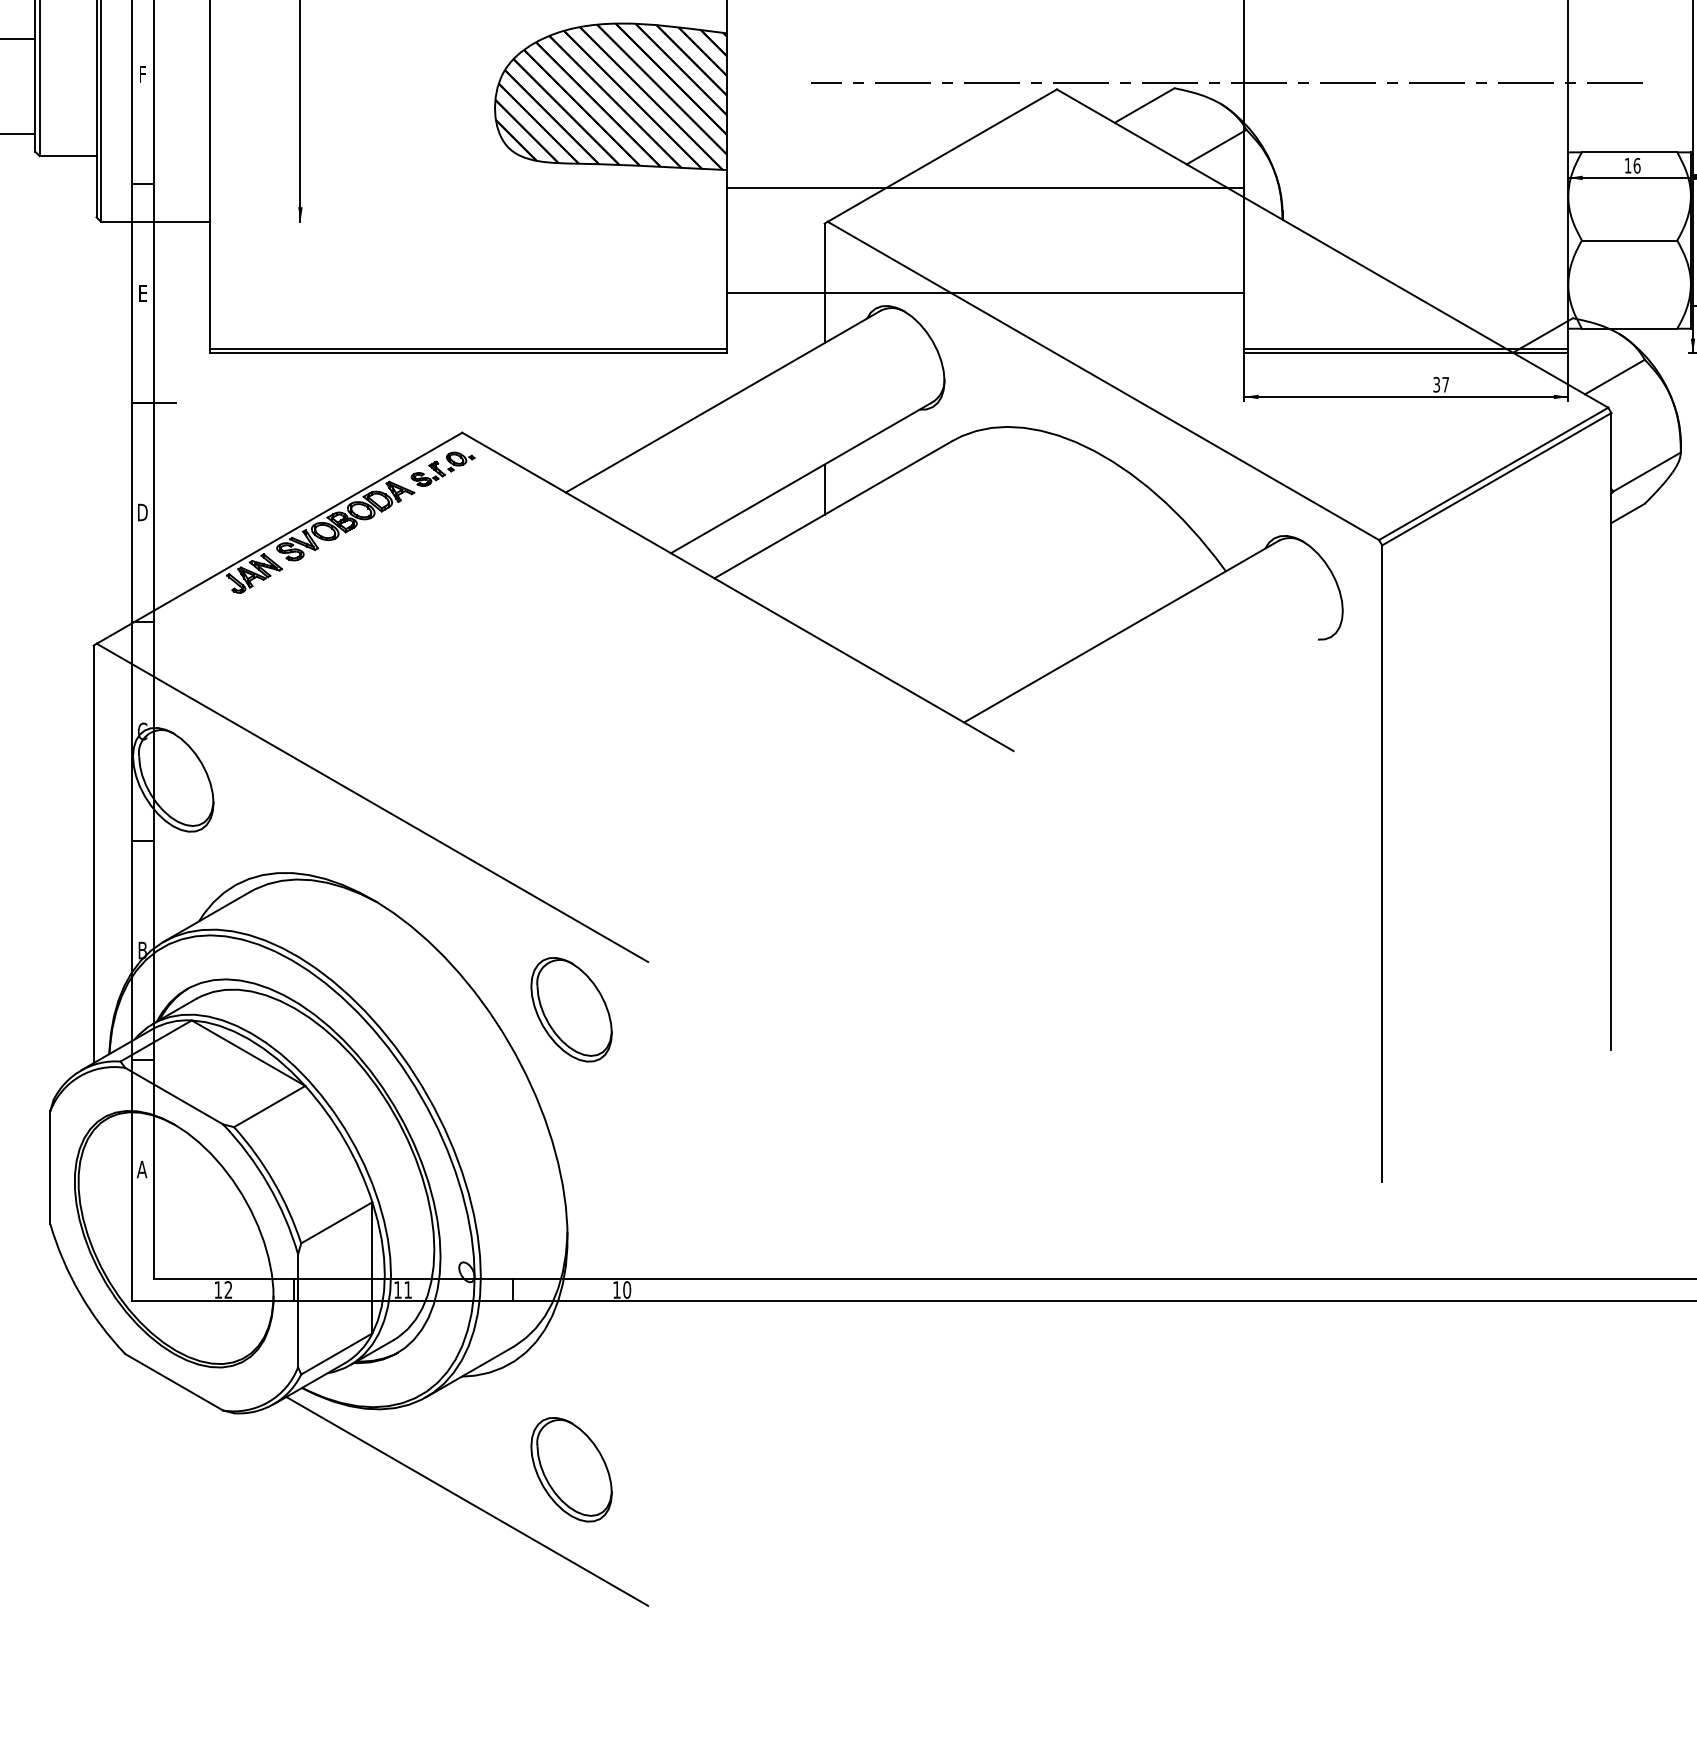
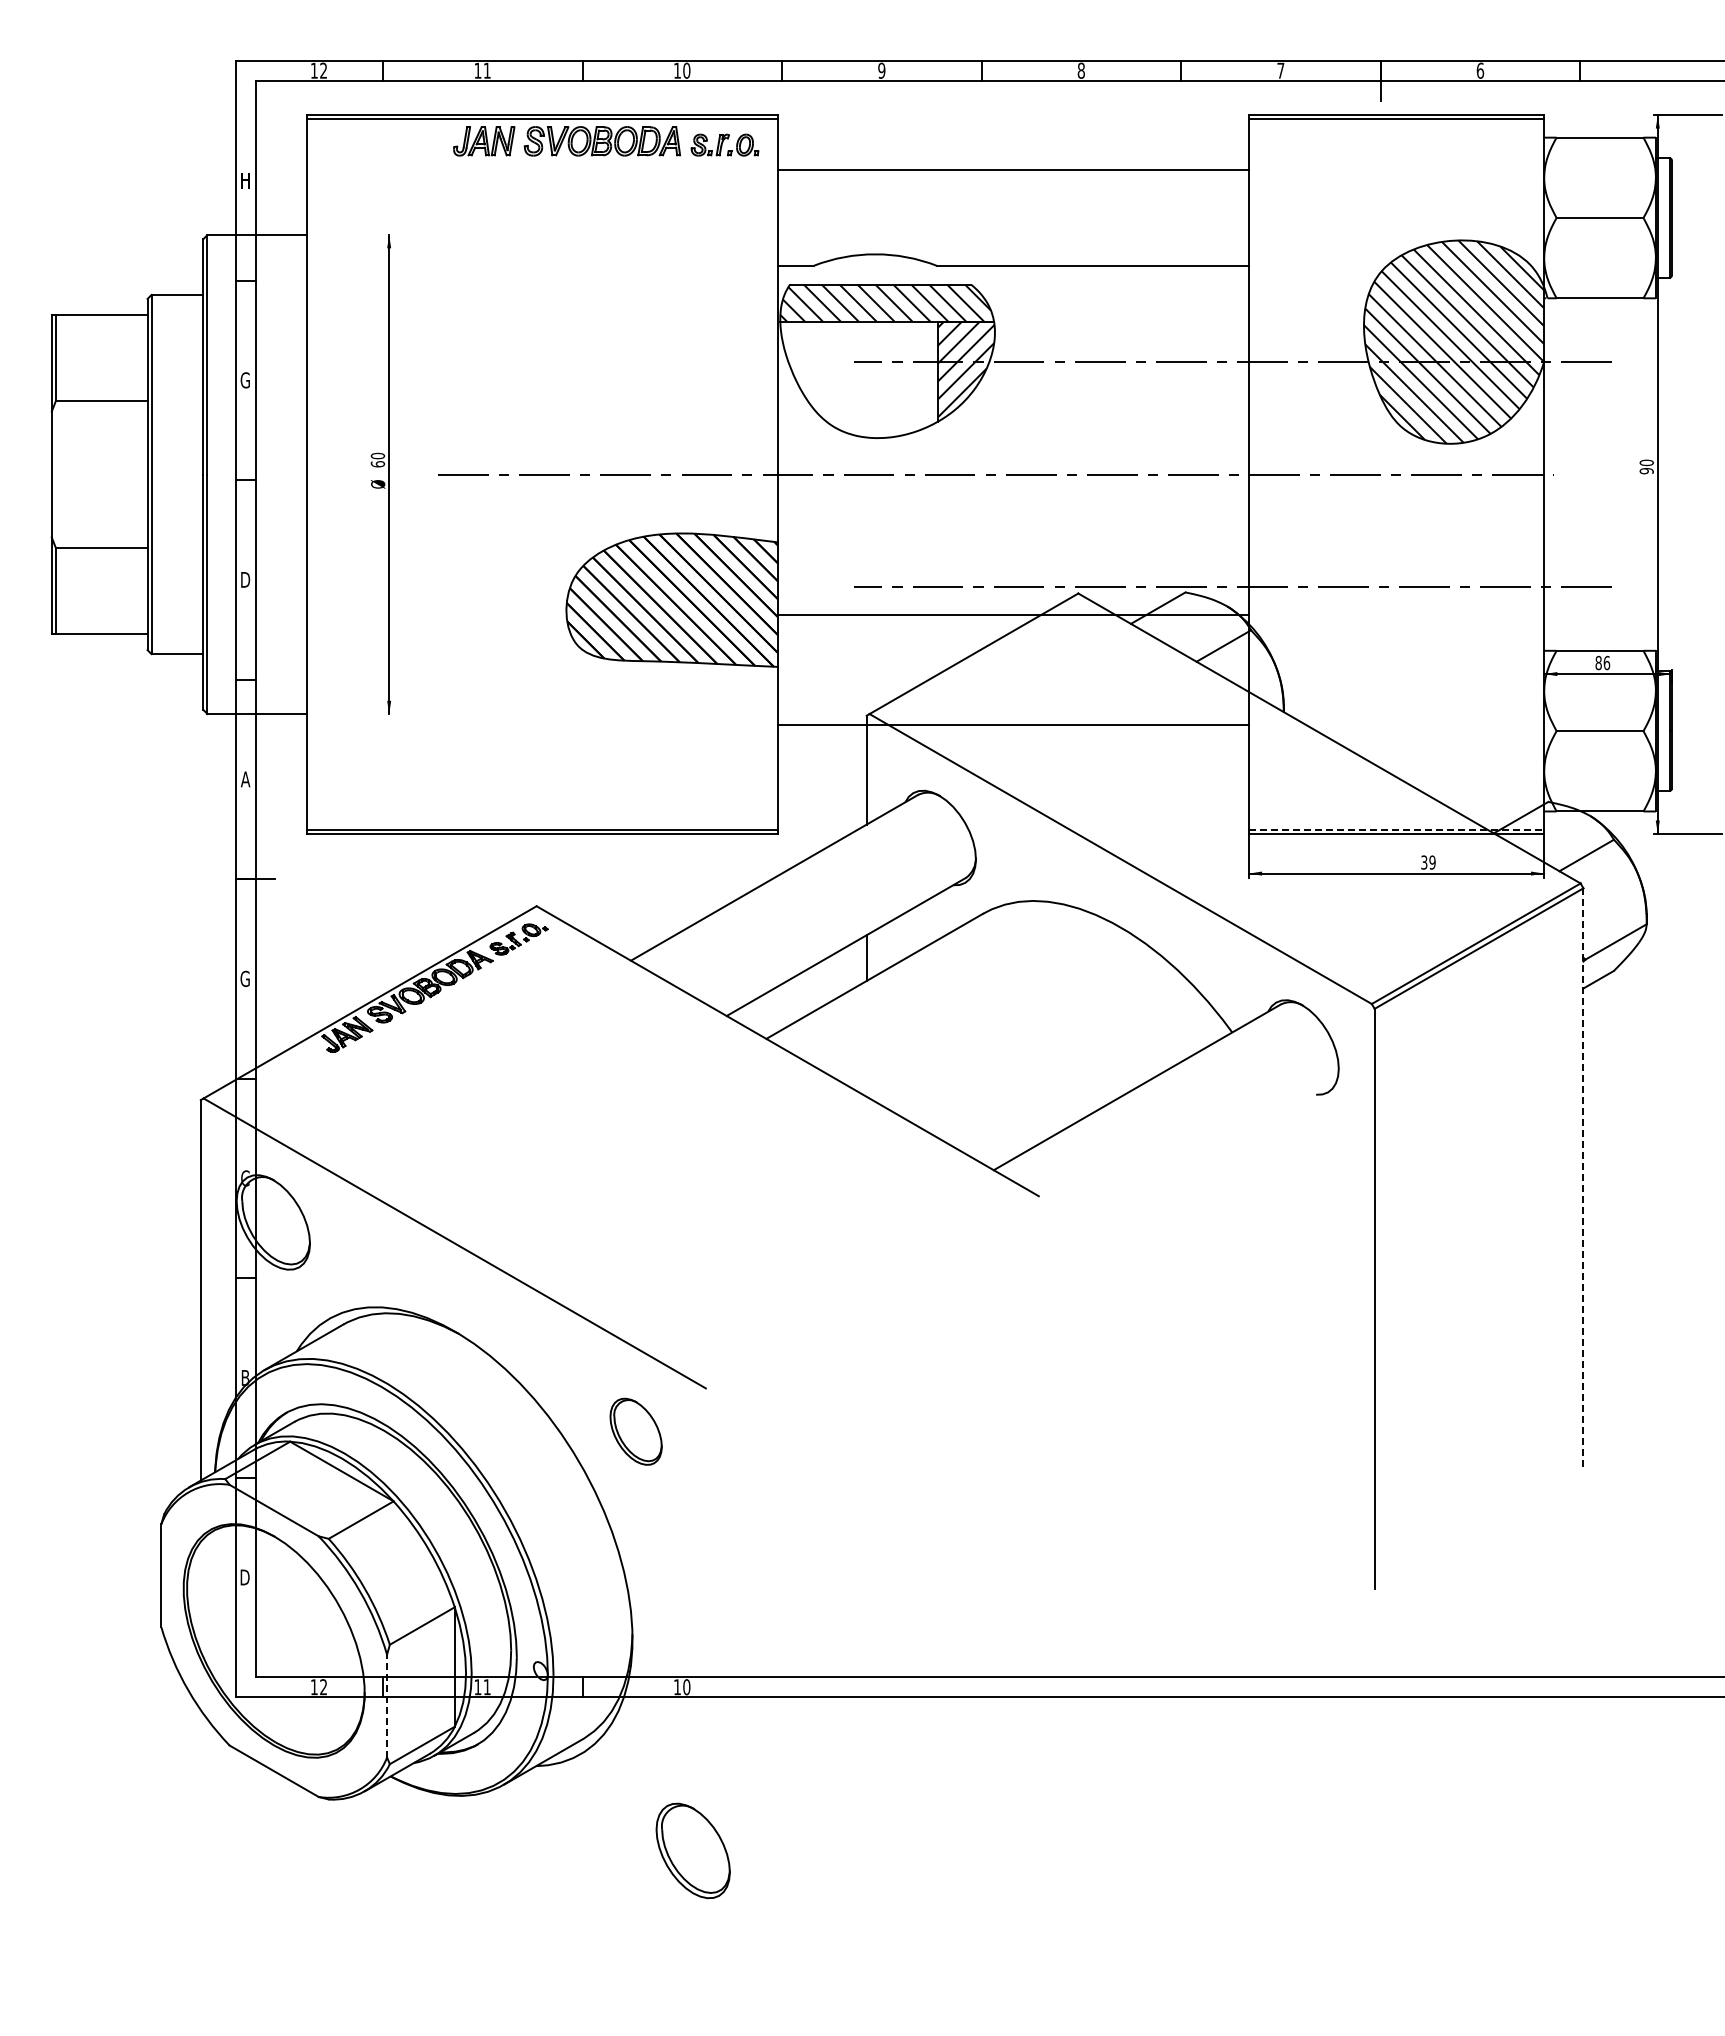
text: (142, 74) -> (245, 579), F -> D
text: (1627, 165) -> (1598, 662), 16 -> 86
line: (985, 188) -> (1013, 615), moved
text: (142, 293) -> (245, 779), E -> A
line: (985, 293) -> (1013, 725), moved
line: (1406, 348) -> (1396, 829), solid -> dashed
text: (1445, 384) -> (1432, 862), 37 -> 39
text: (142, 512) -> (245, 978), D -> G
line: (1611, 731) -> (1583, 1178), solid -> dashed
part: (570, 1009) -> (635, 1431), size x0.7
text: (141, 1169) -> (244, 1577), A -> D
line: (298, 1310) -> (387, 1705), solid -> dashed
part: (570, 1469) -> (692, 1850), moved
line: (466, 1501) -> (540, 1879), removed

